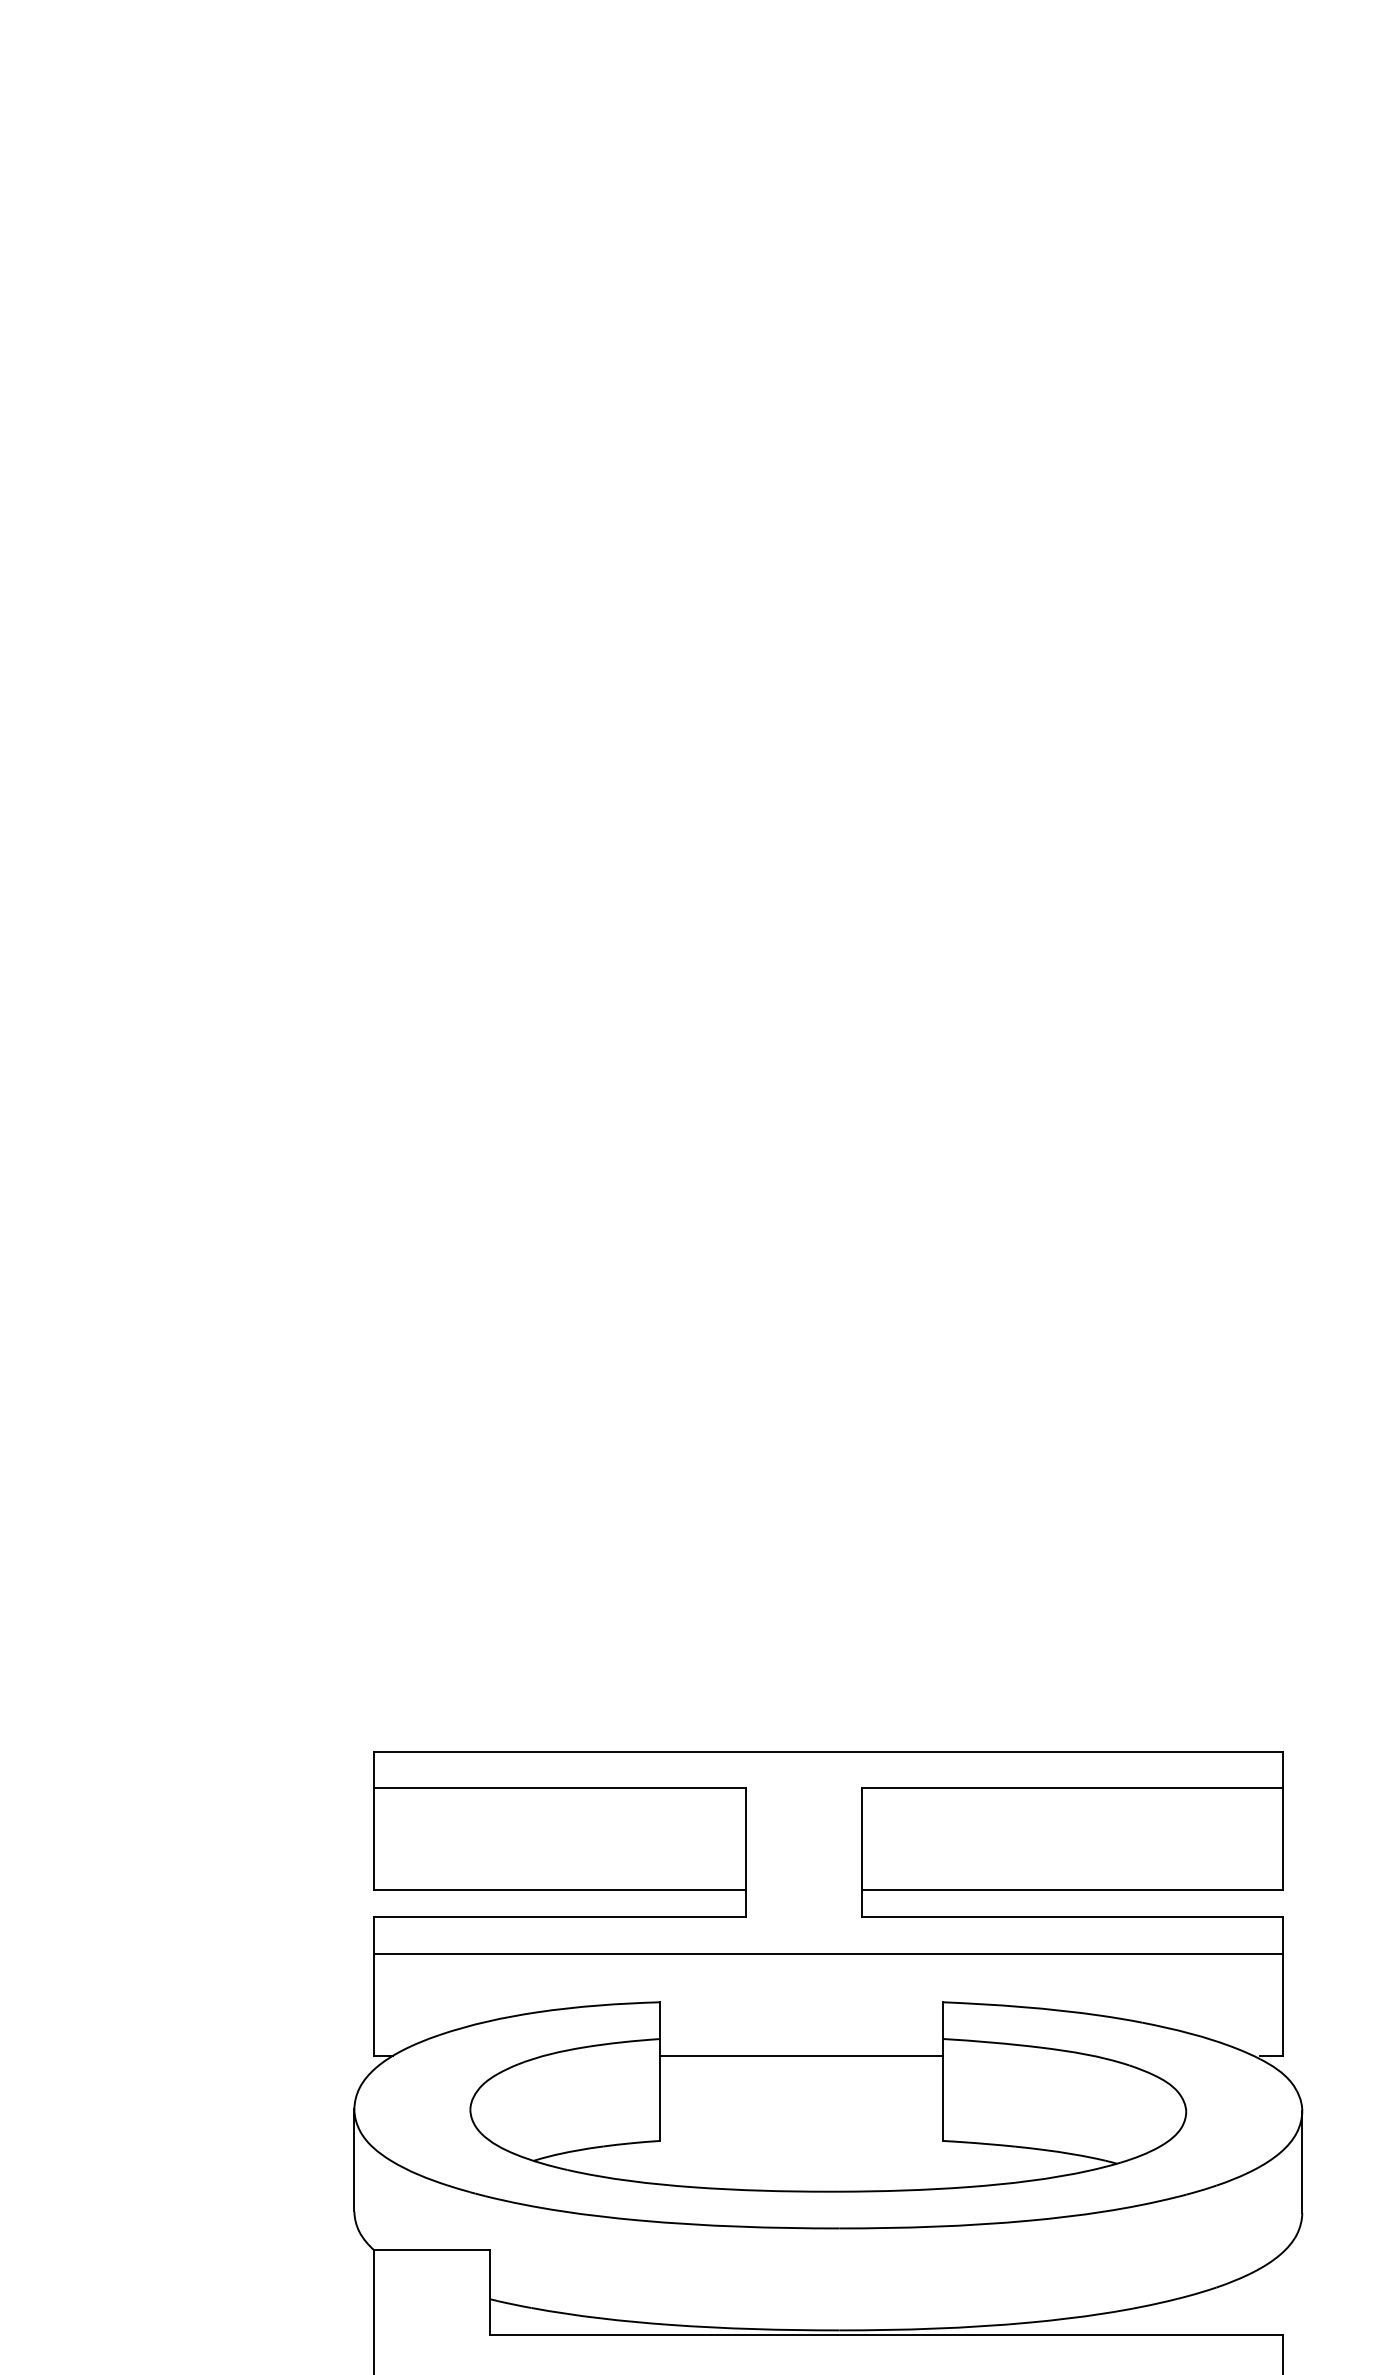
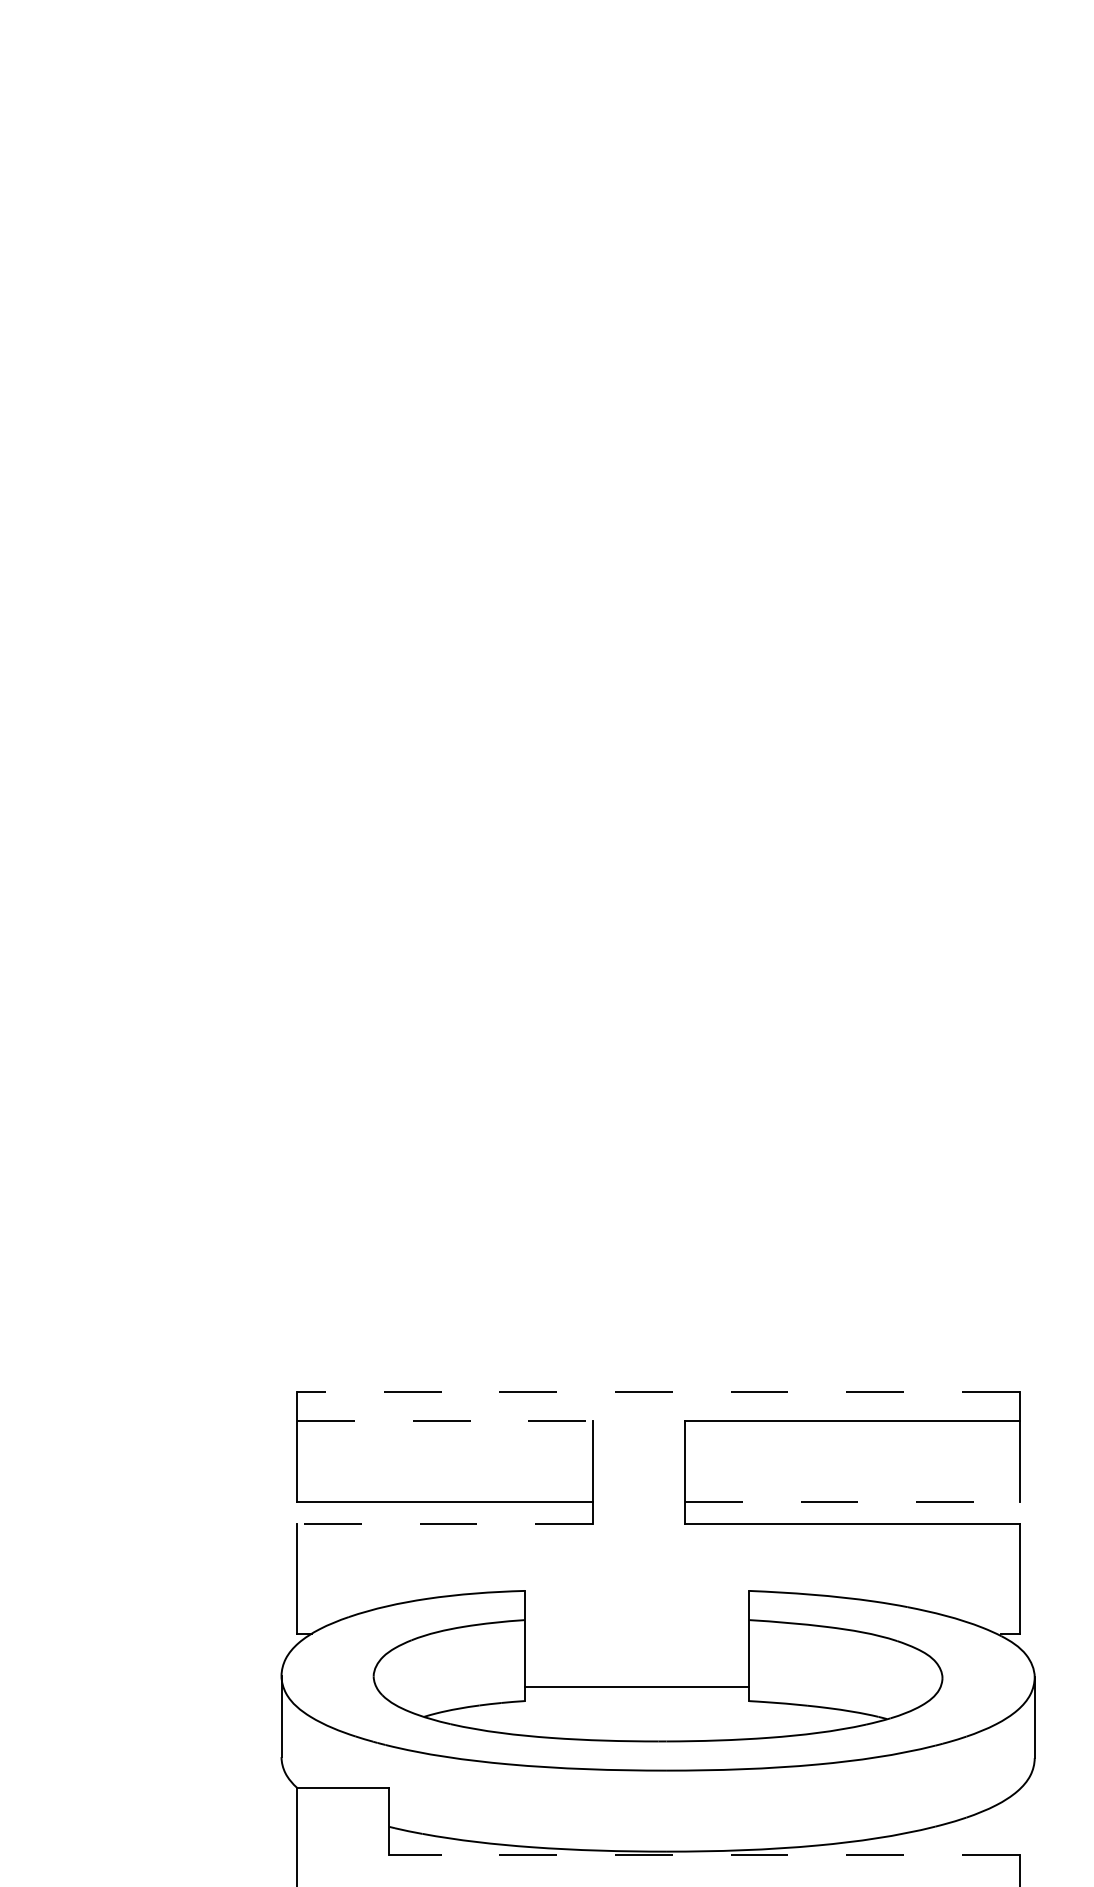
line: (828, 1751) -> (658, 1391), solid -> dashed
line: (560, 1788) -> (445, 1421), solid -> dashed
line: (1073, 1890) -> (852, 1502), solid -> dashed
line: (559, 1917) -> (444, 1523), solid -> dashed
line: (828, 1954) -> (658, 1552), removed
line: (801, 2056) -> (636, 1687), moved
line: (886, 2335) -> (704, 1855), solid -> dashed

